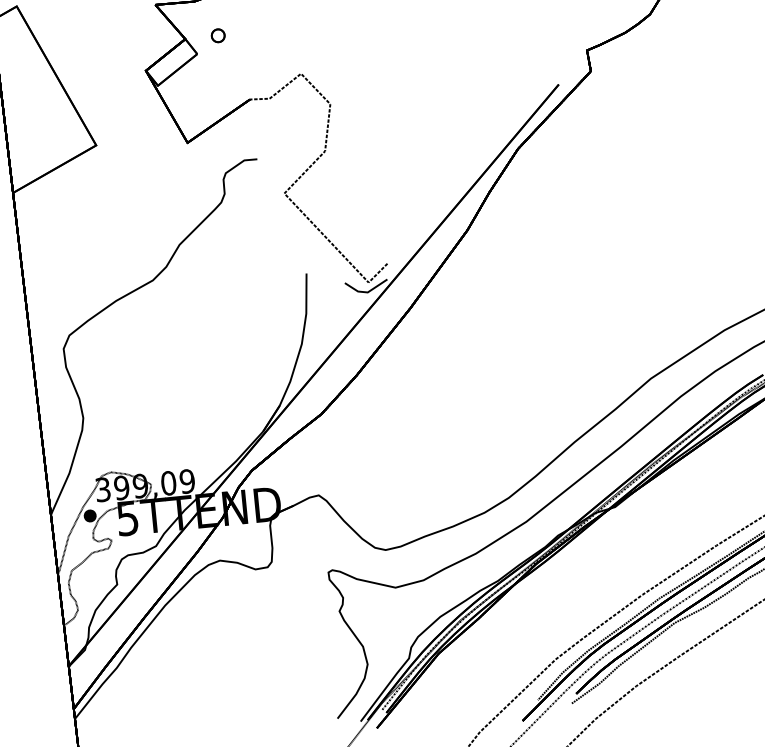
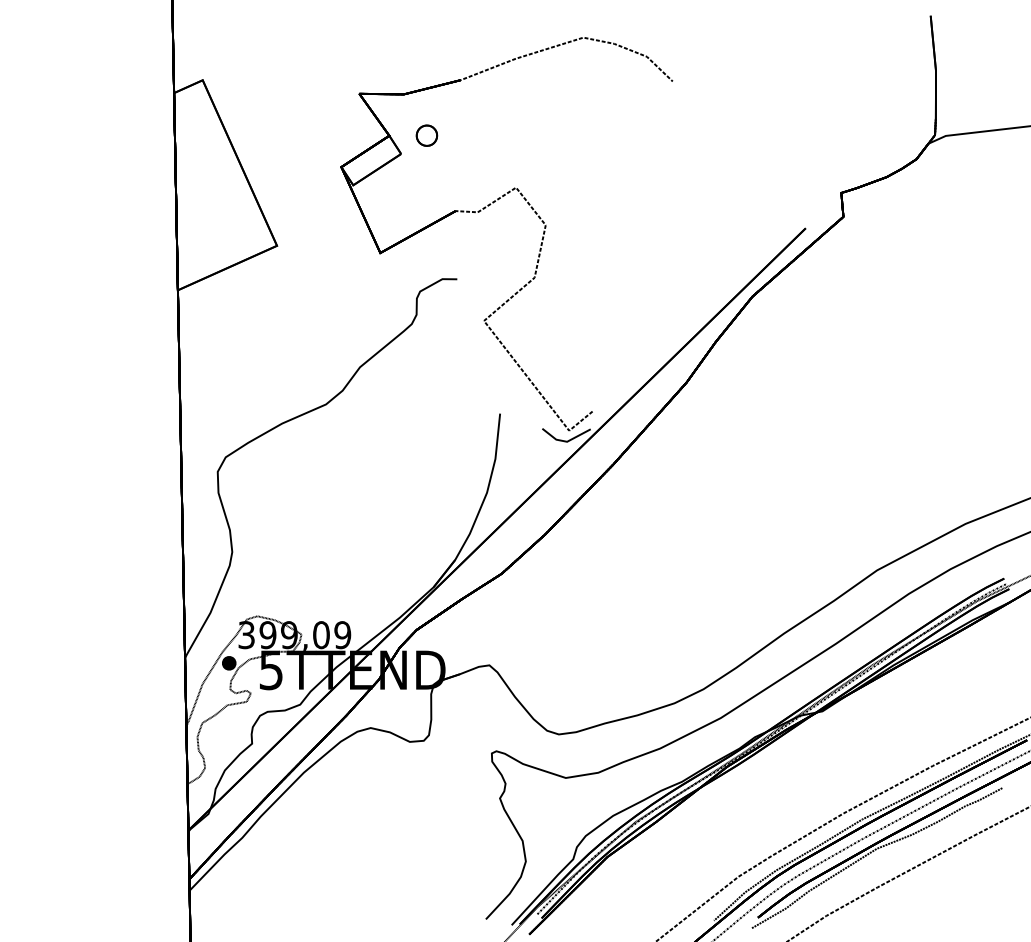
part: (217, 35) -> (426, 135), size x1.4

